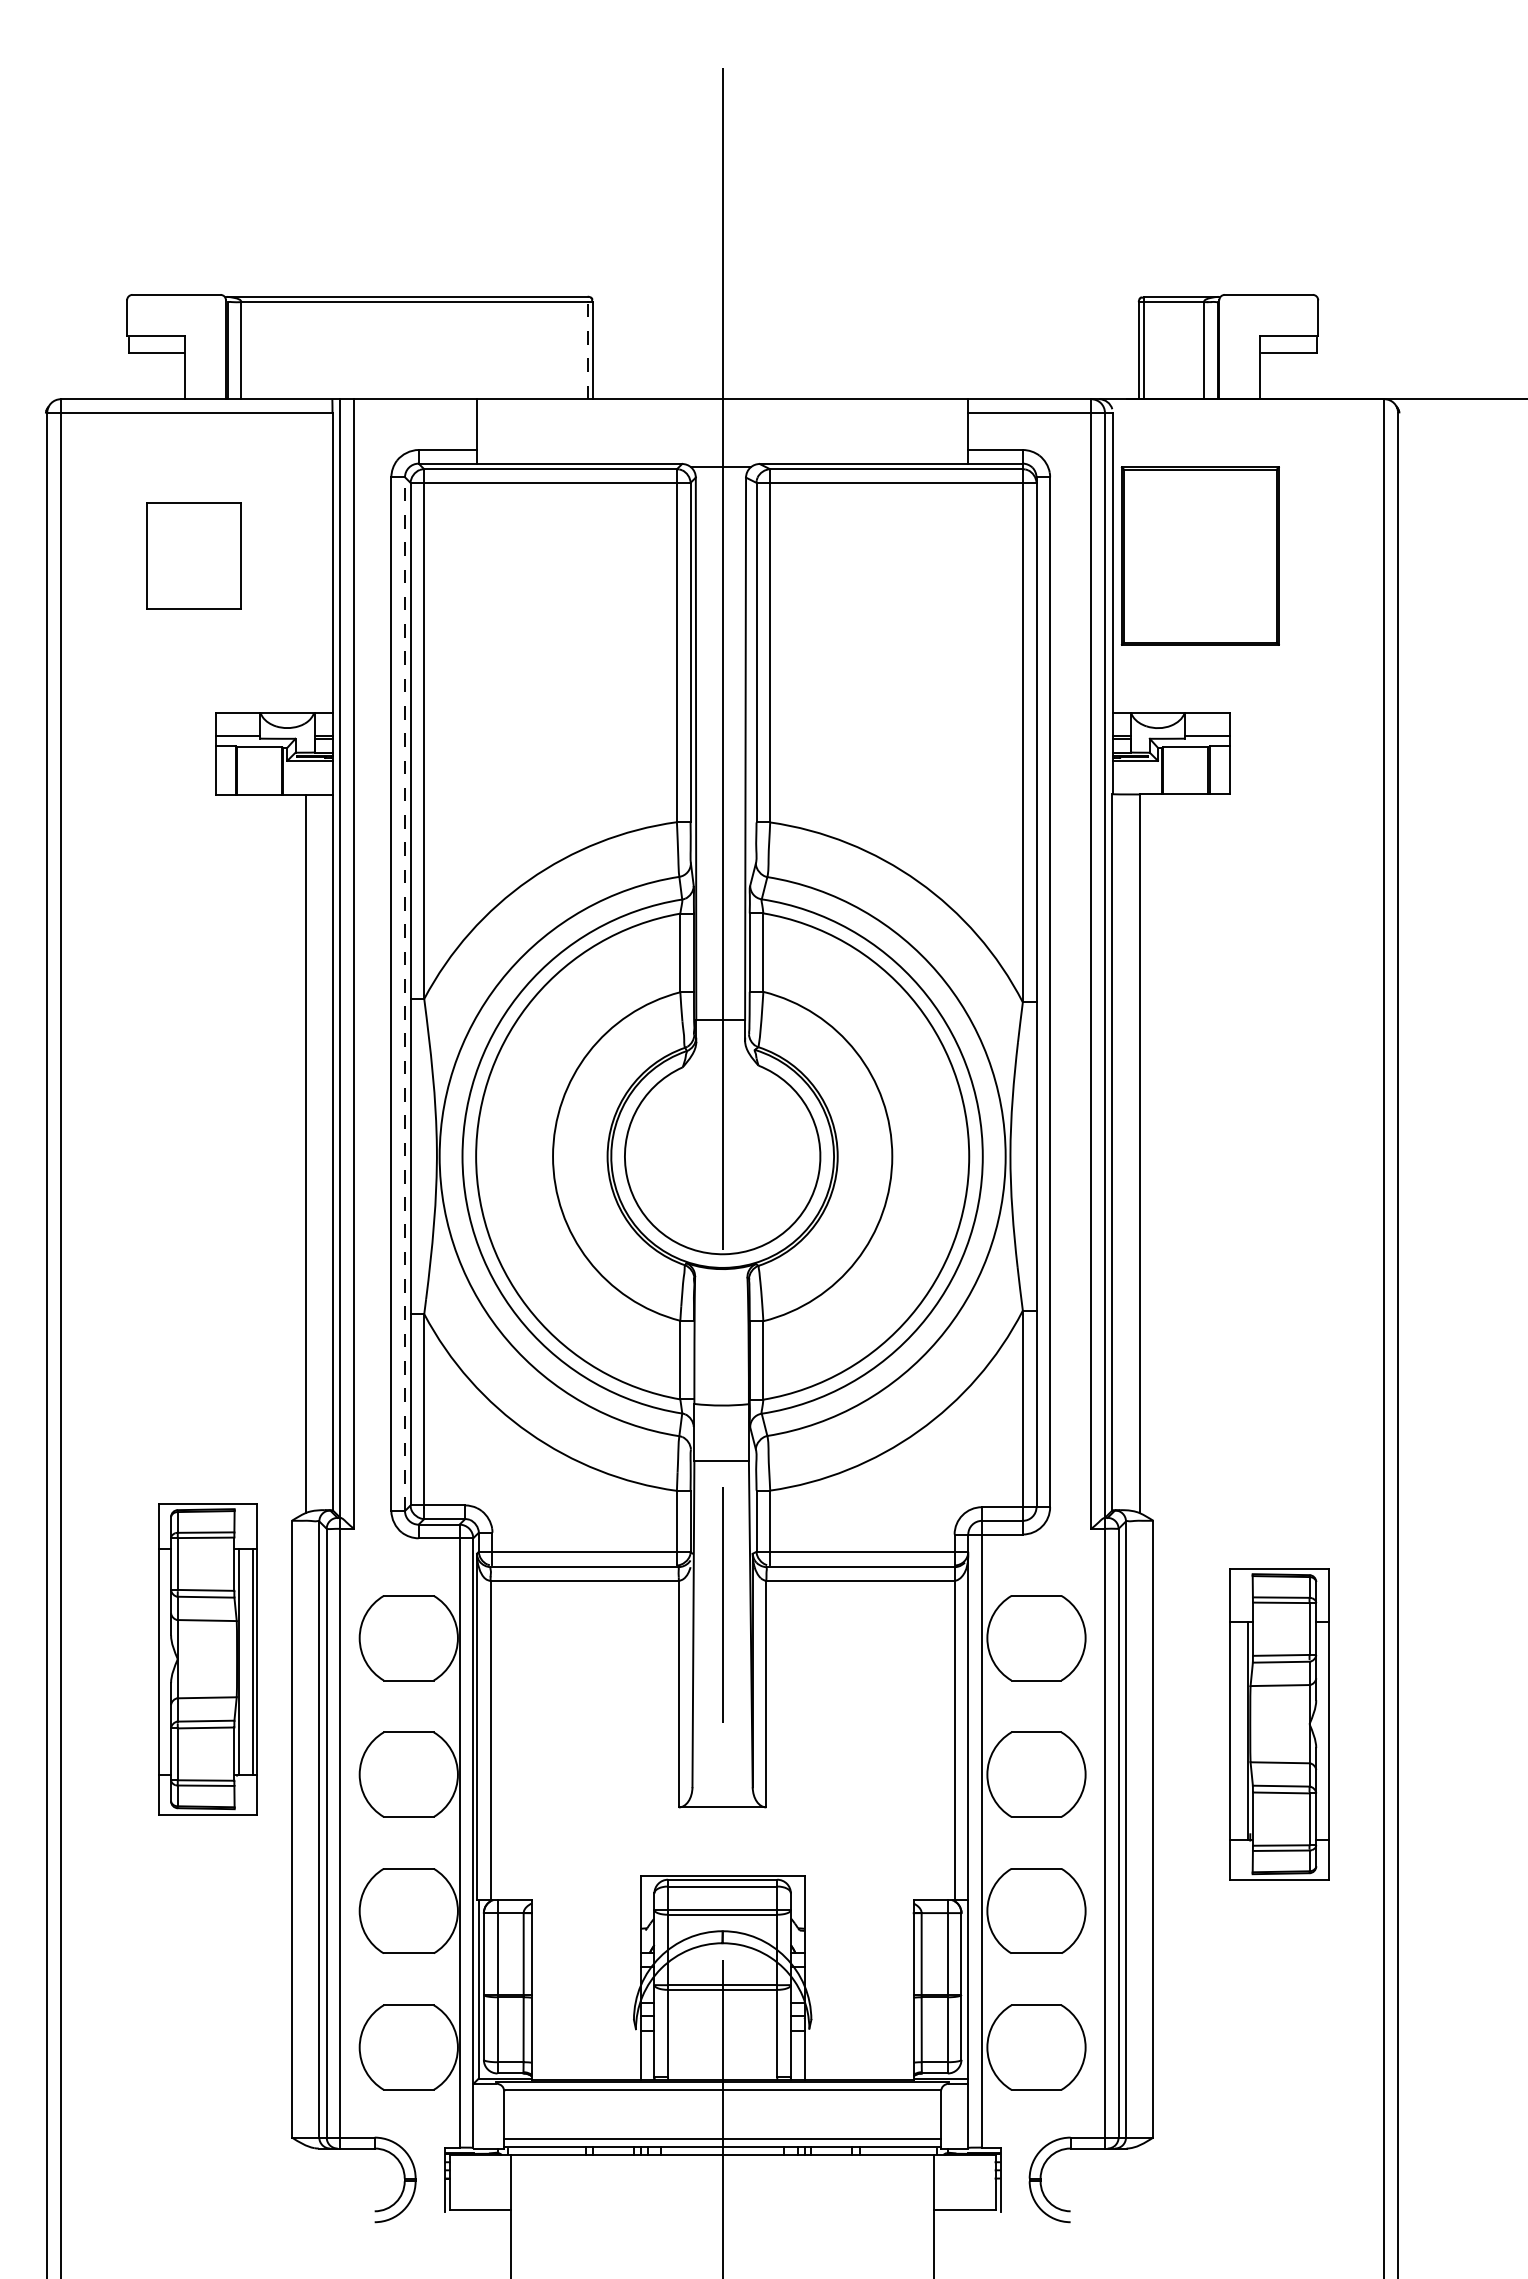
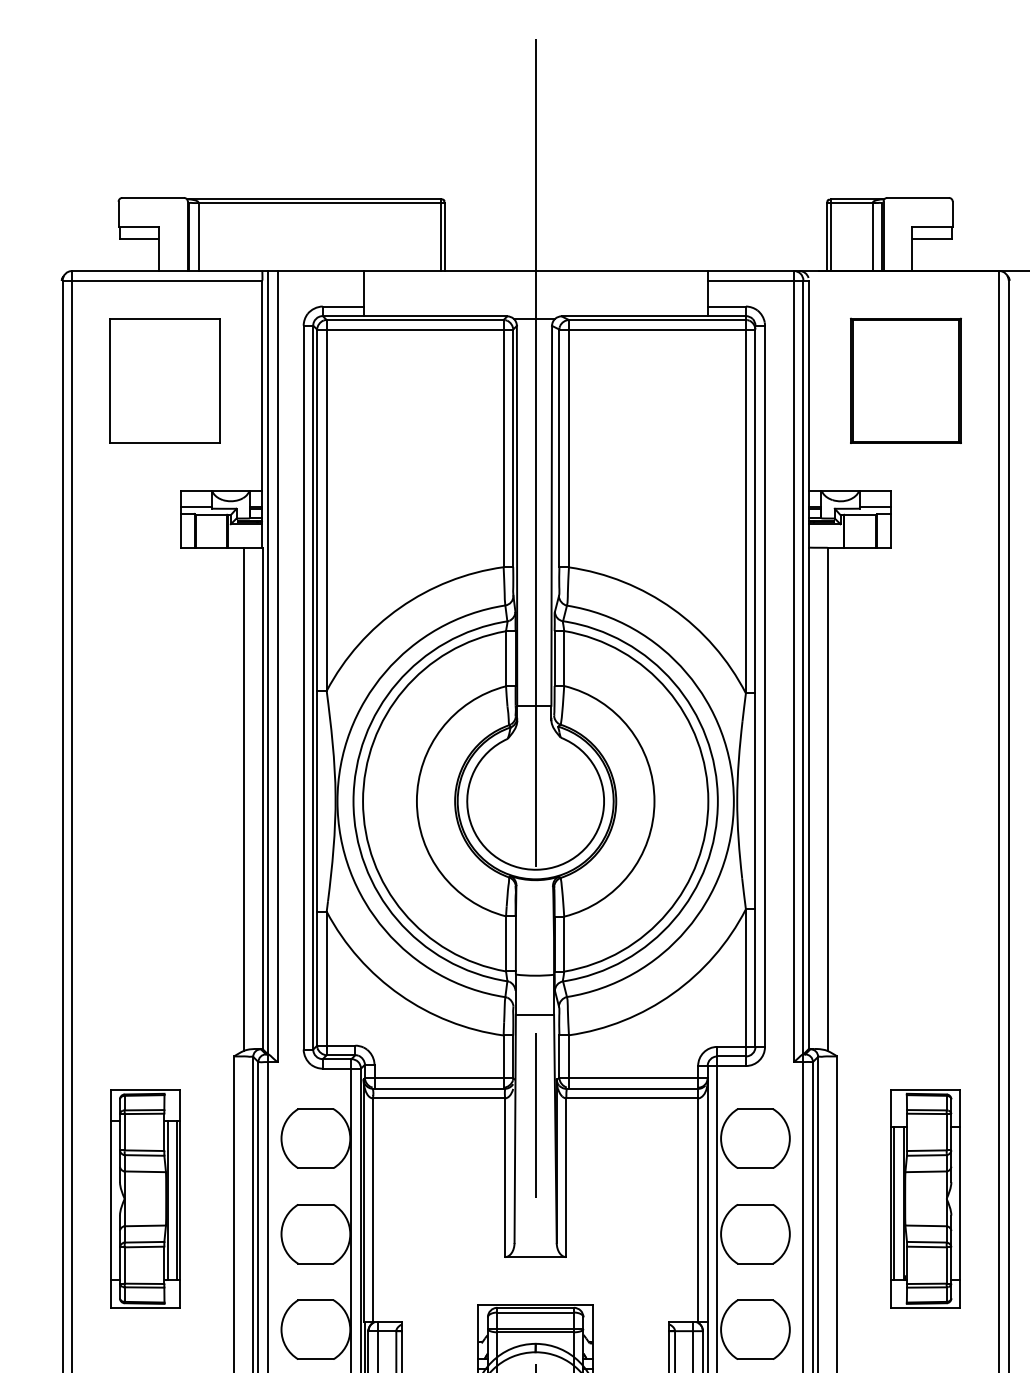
line: (587, 347) -> (441, 234), dashed -> solid
part: (193, 555) -> (165, 380), size x1.67
part: (1199, 555) -> (905, 380), moved
line: (405, 994) -> (313, 687), dashed -> solid
part: (207, 1659) -> (145, 1199), moved
line: (1234, 1730) -> (894, 1203), added

